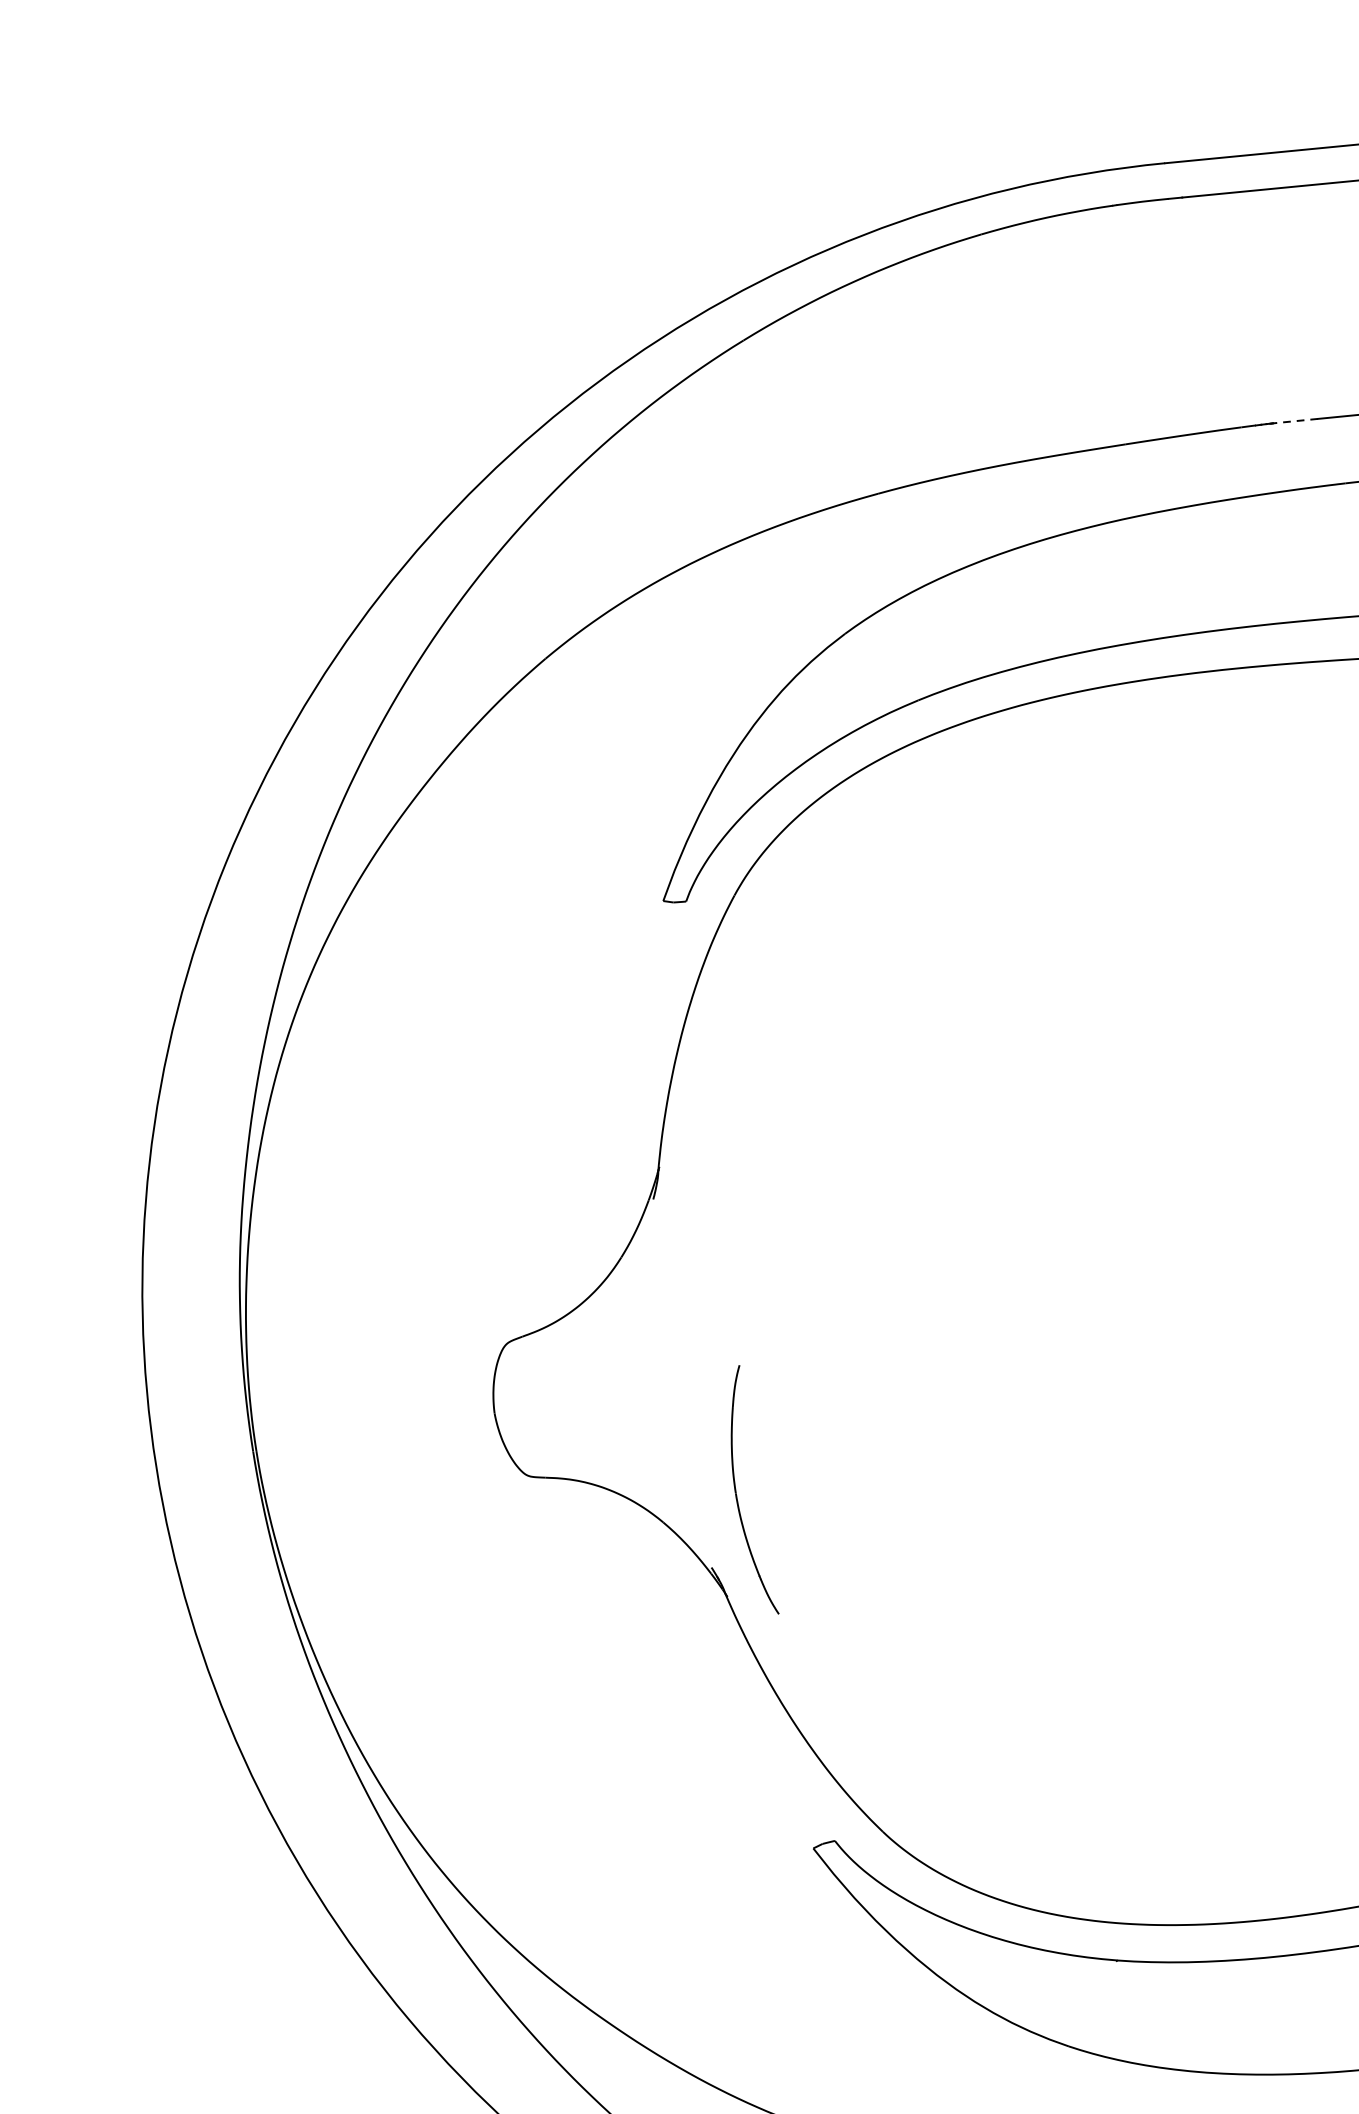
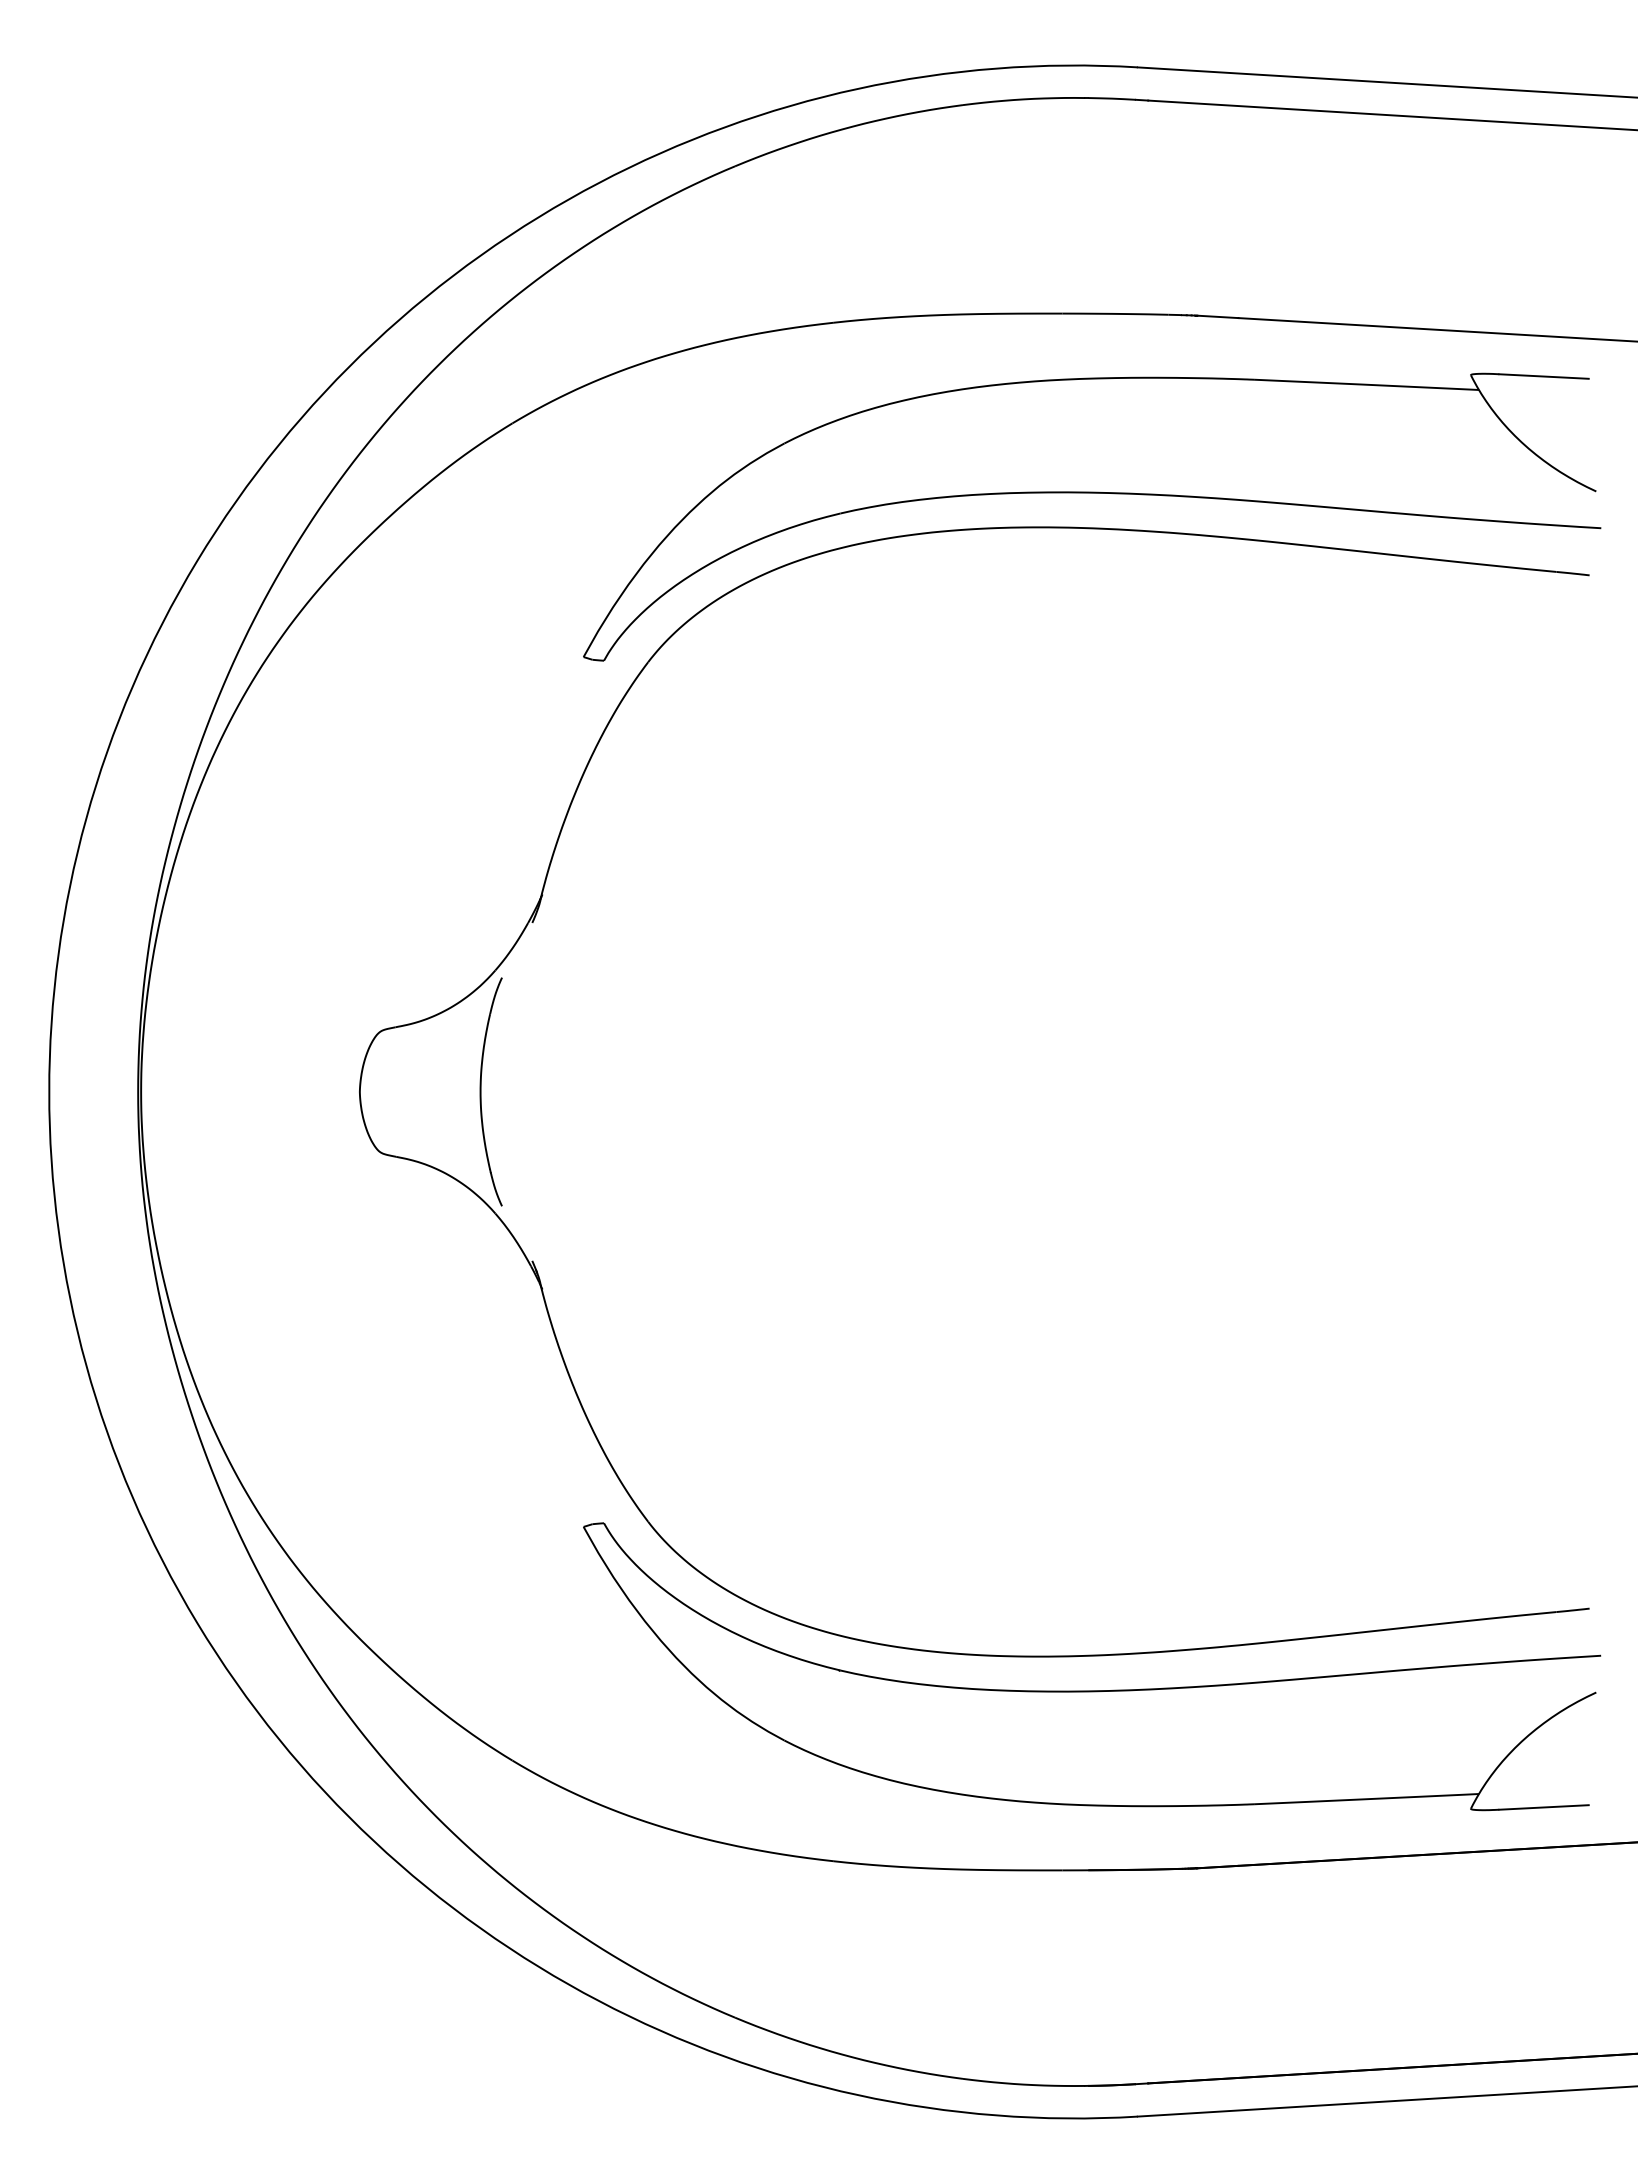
line: (1294, 420) -> (1217, 316), dashed -> solid
part: (736, 1492) -> (481, 1091), moved

